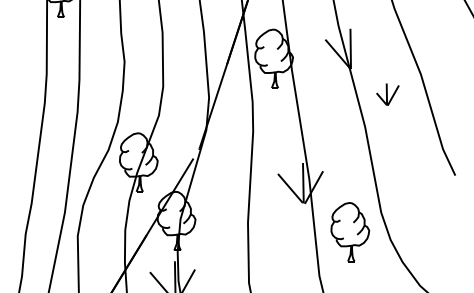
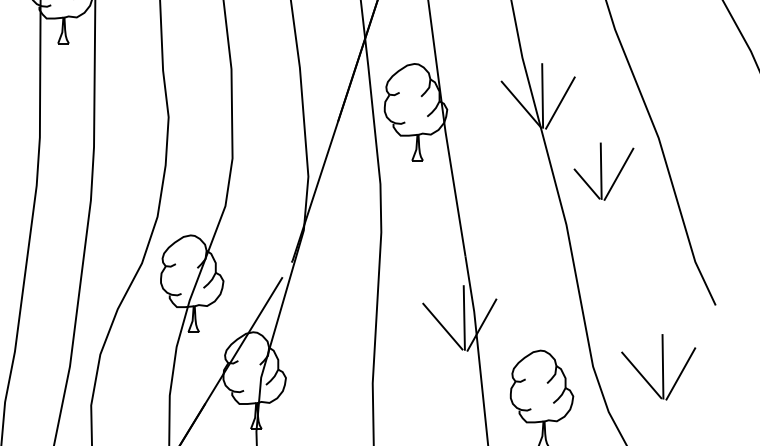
line: (361, 52) -> (560, 101), added
part: (387, 94) -> (603, 171), size x1.67
part: (420, 212) -> (658, 366), added

